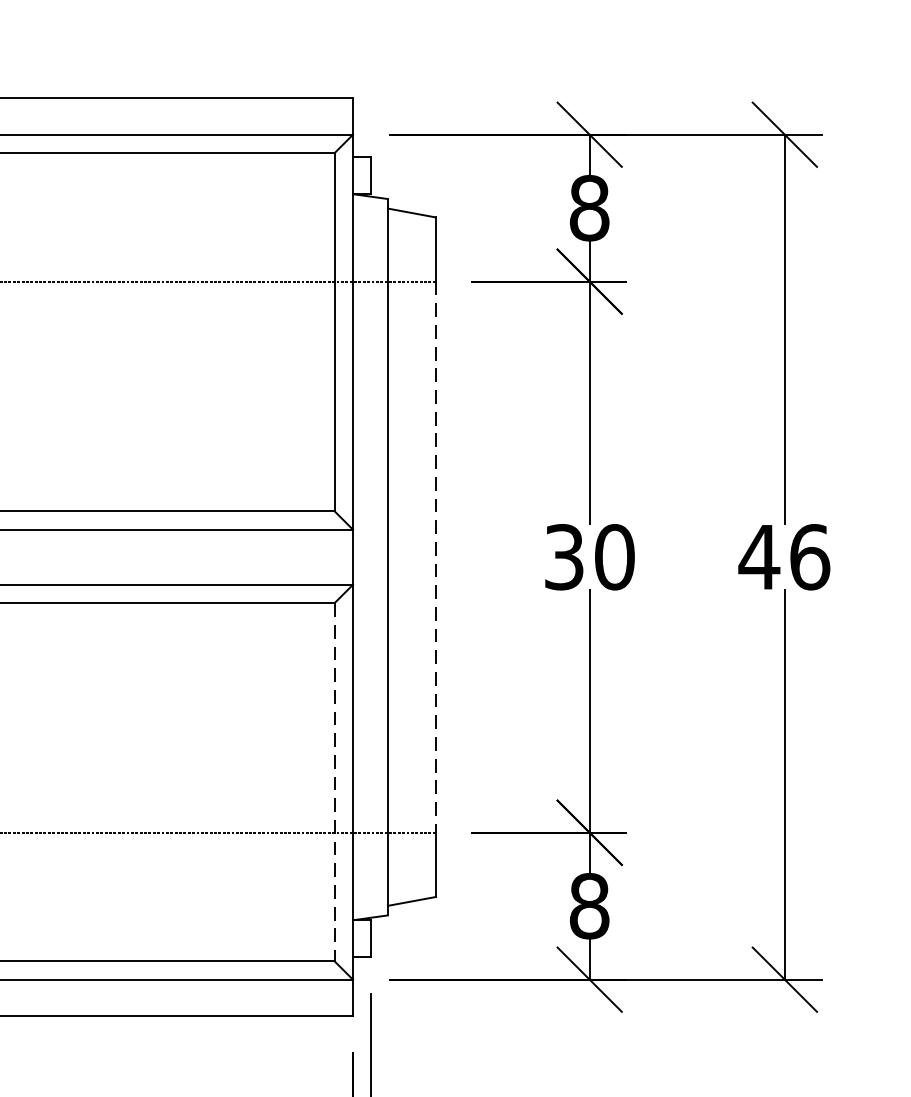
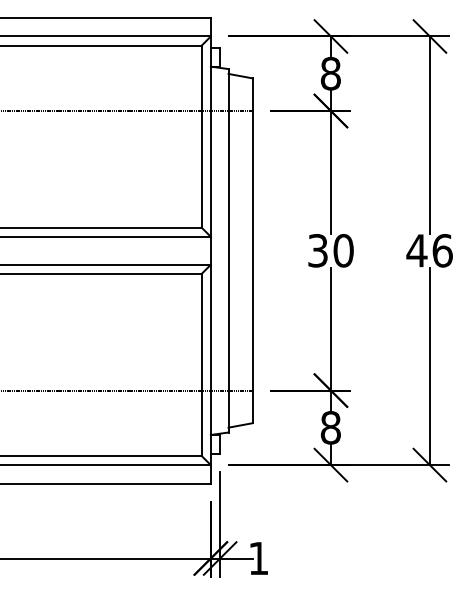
line: (435, 556) -> (252, 250), dashed -> solid
line: (334, 781) -> (201, 364), dashed -> solid

